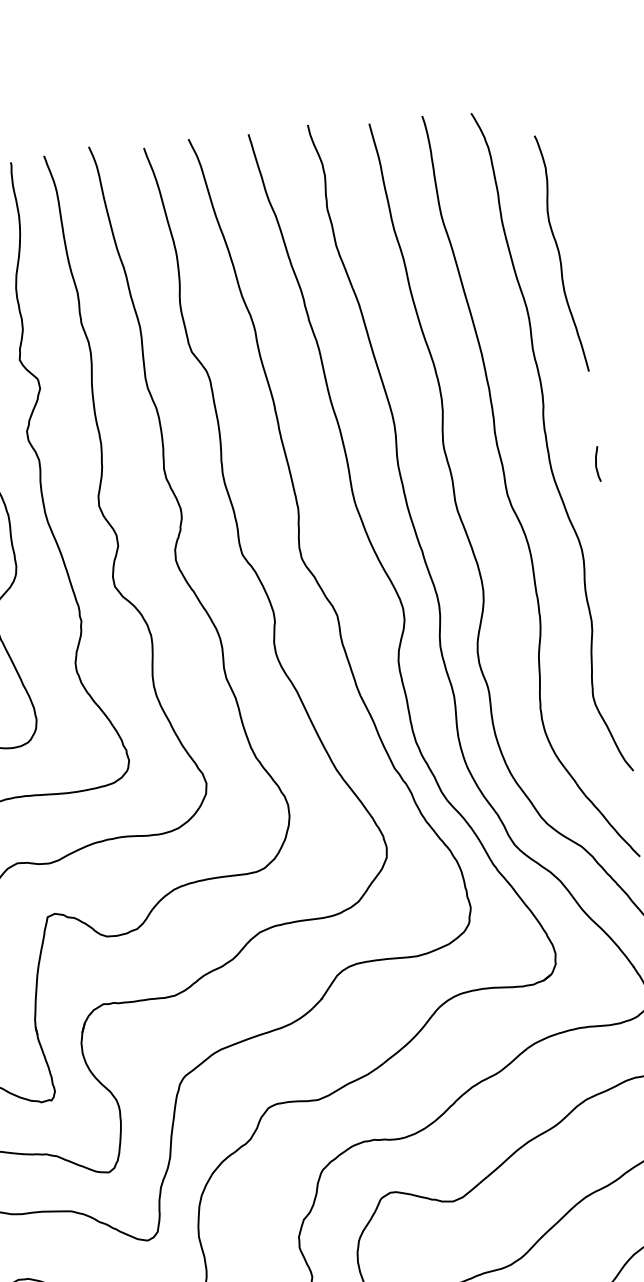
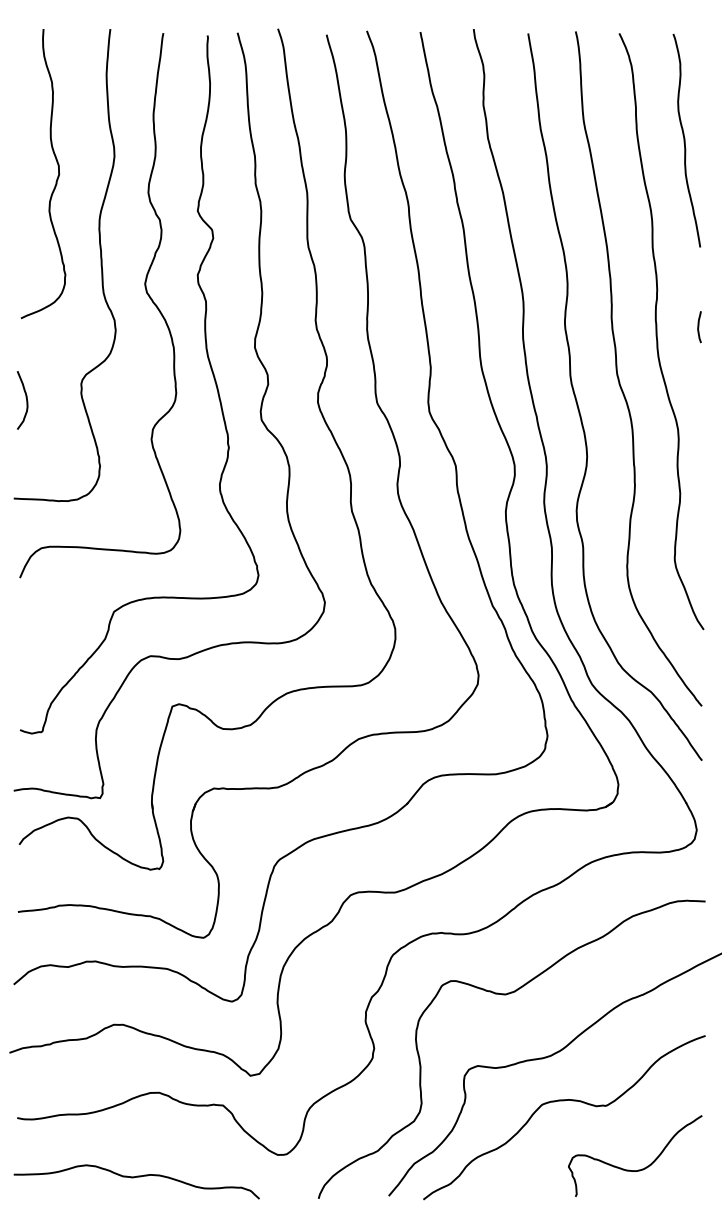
curve: (560, 253) -> (685, 140), moved
curve: (597, 464) -> (699, 327), moved

